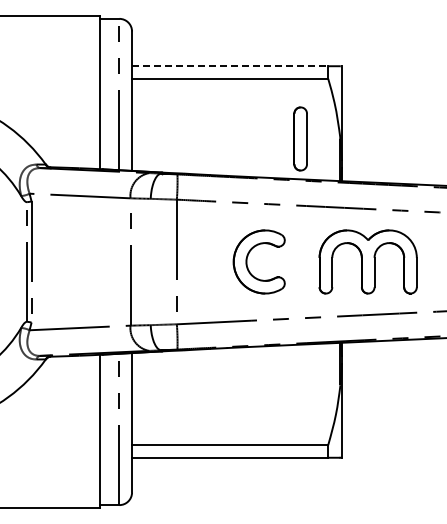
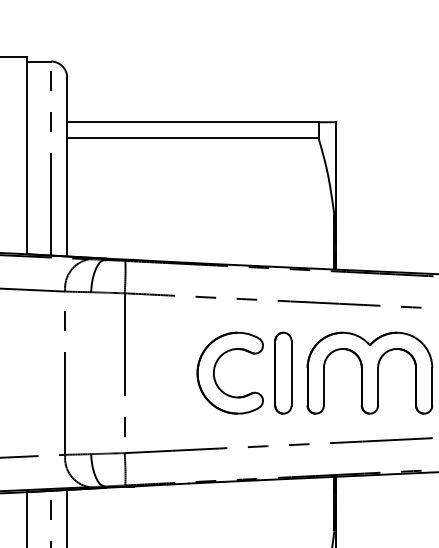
line: (230, 66) -> (193, 122), dashed -> solid
part: (300, 138) -> (283, 372), moved

